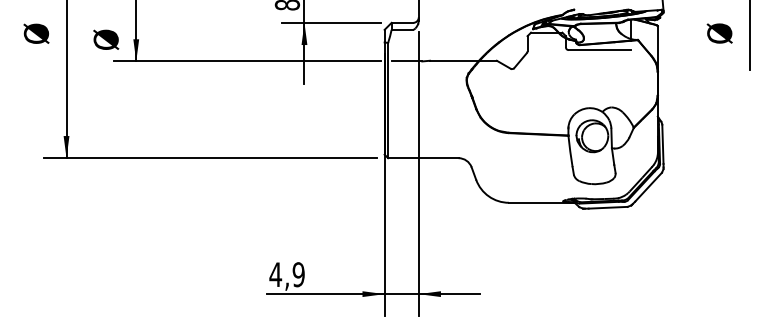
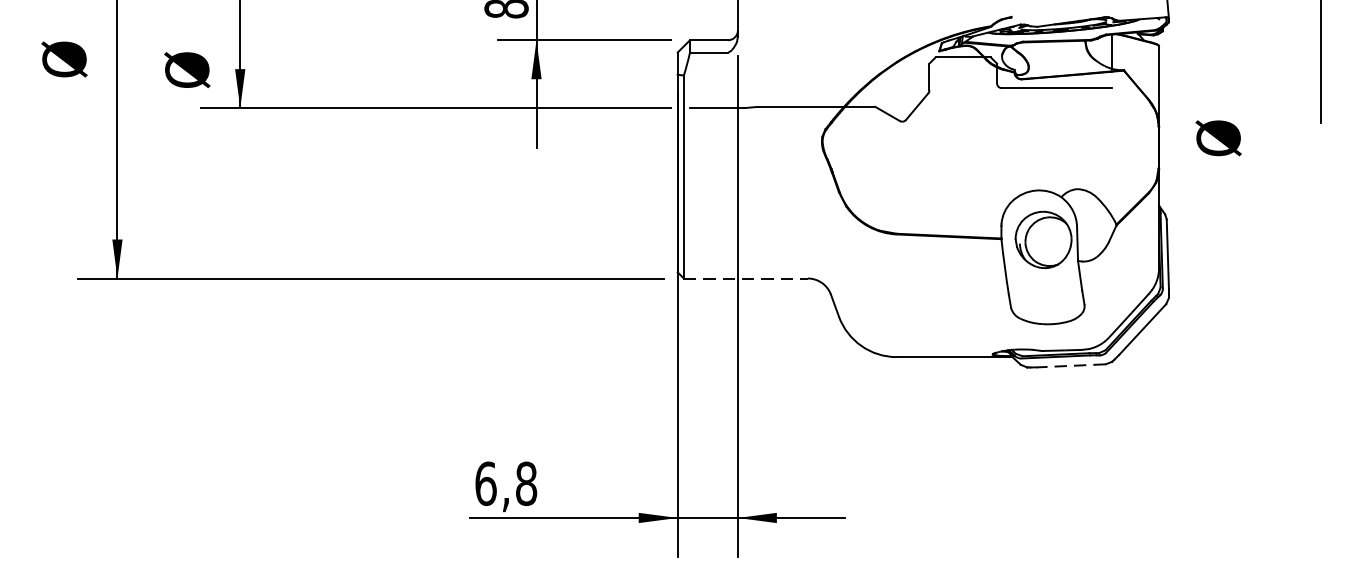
text: (719, 33) -> (1218, 138), moved
line: (423, 158) -> (746, 279), solid -> dashed
line: (607, 207) -> (1070, 365), solid -> dashed
text: (286, 274) -> (504, 483), 4,9 -> 6,8

